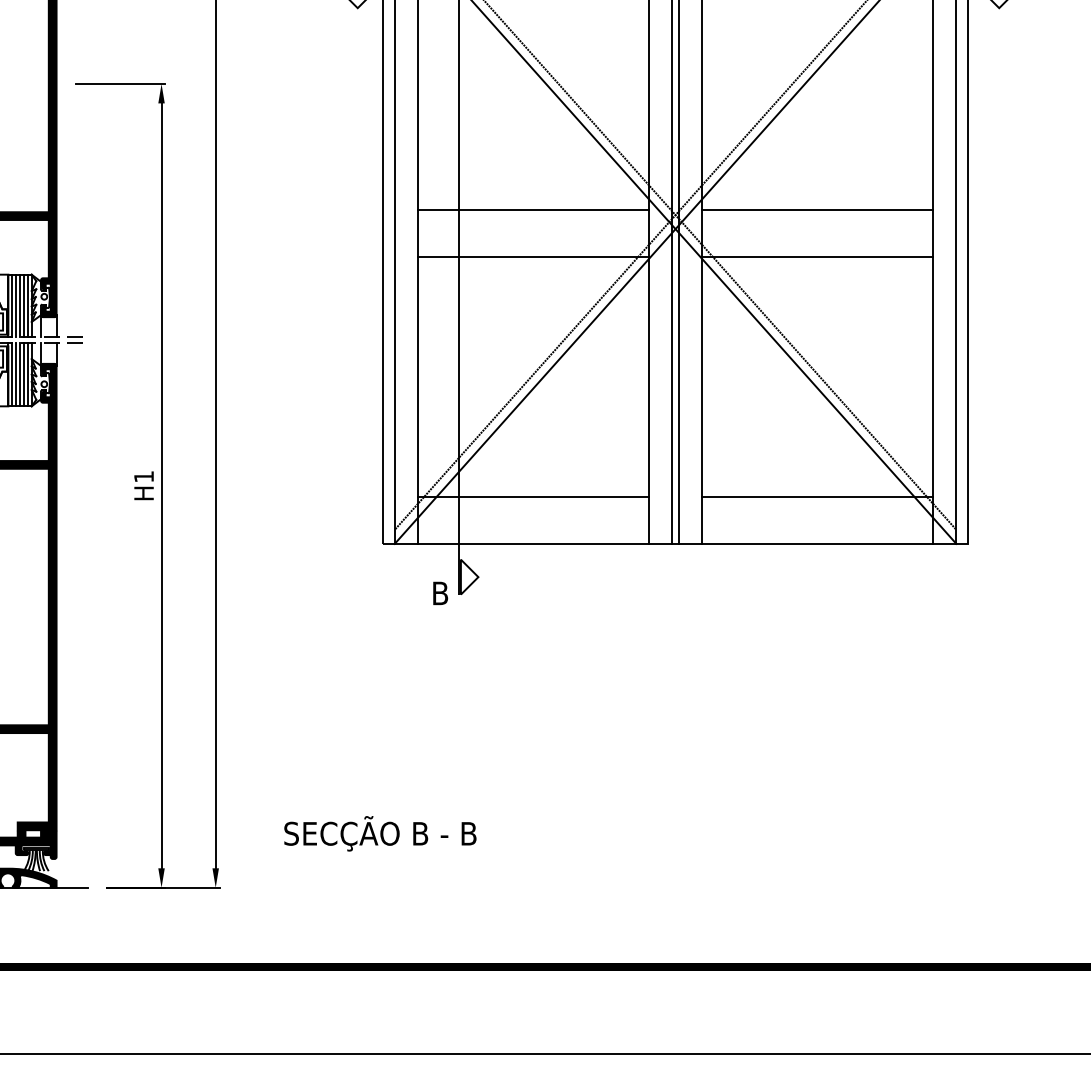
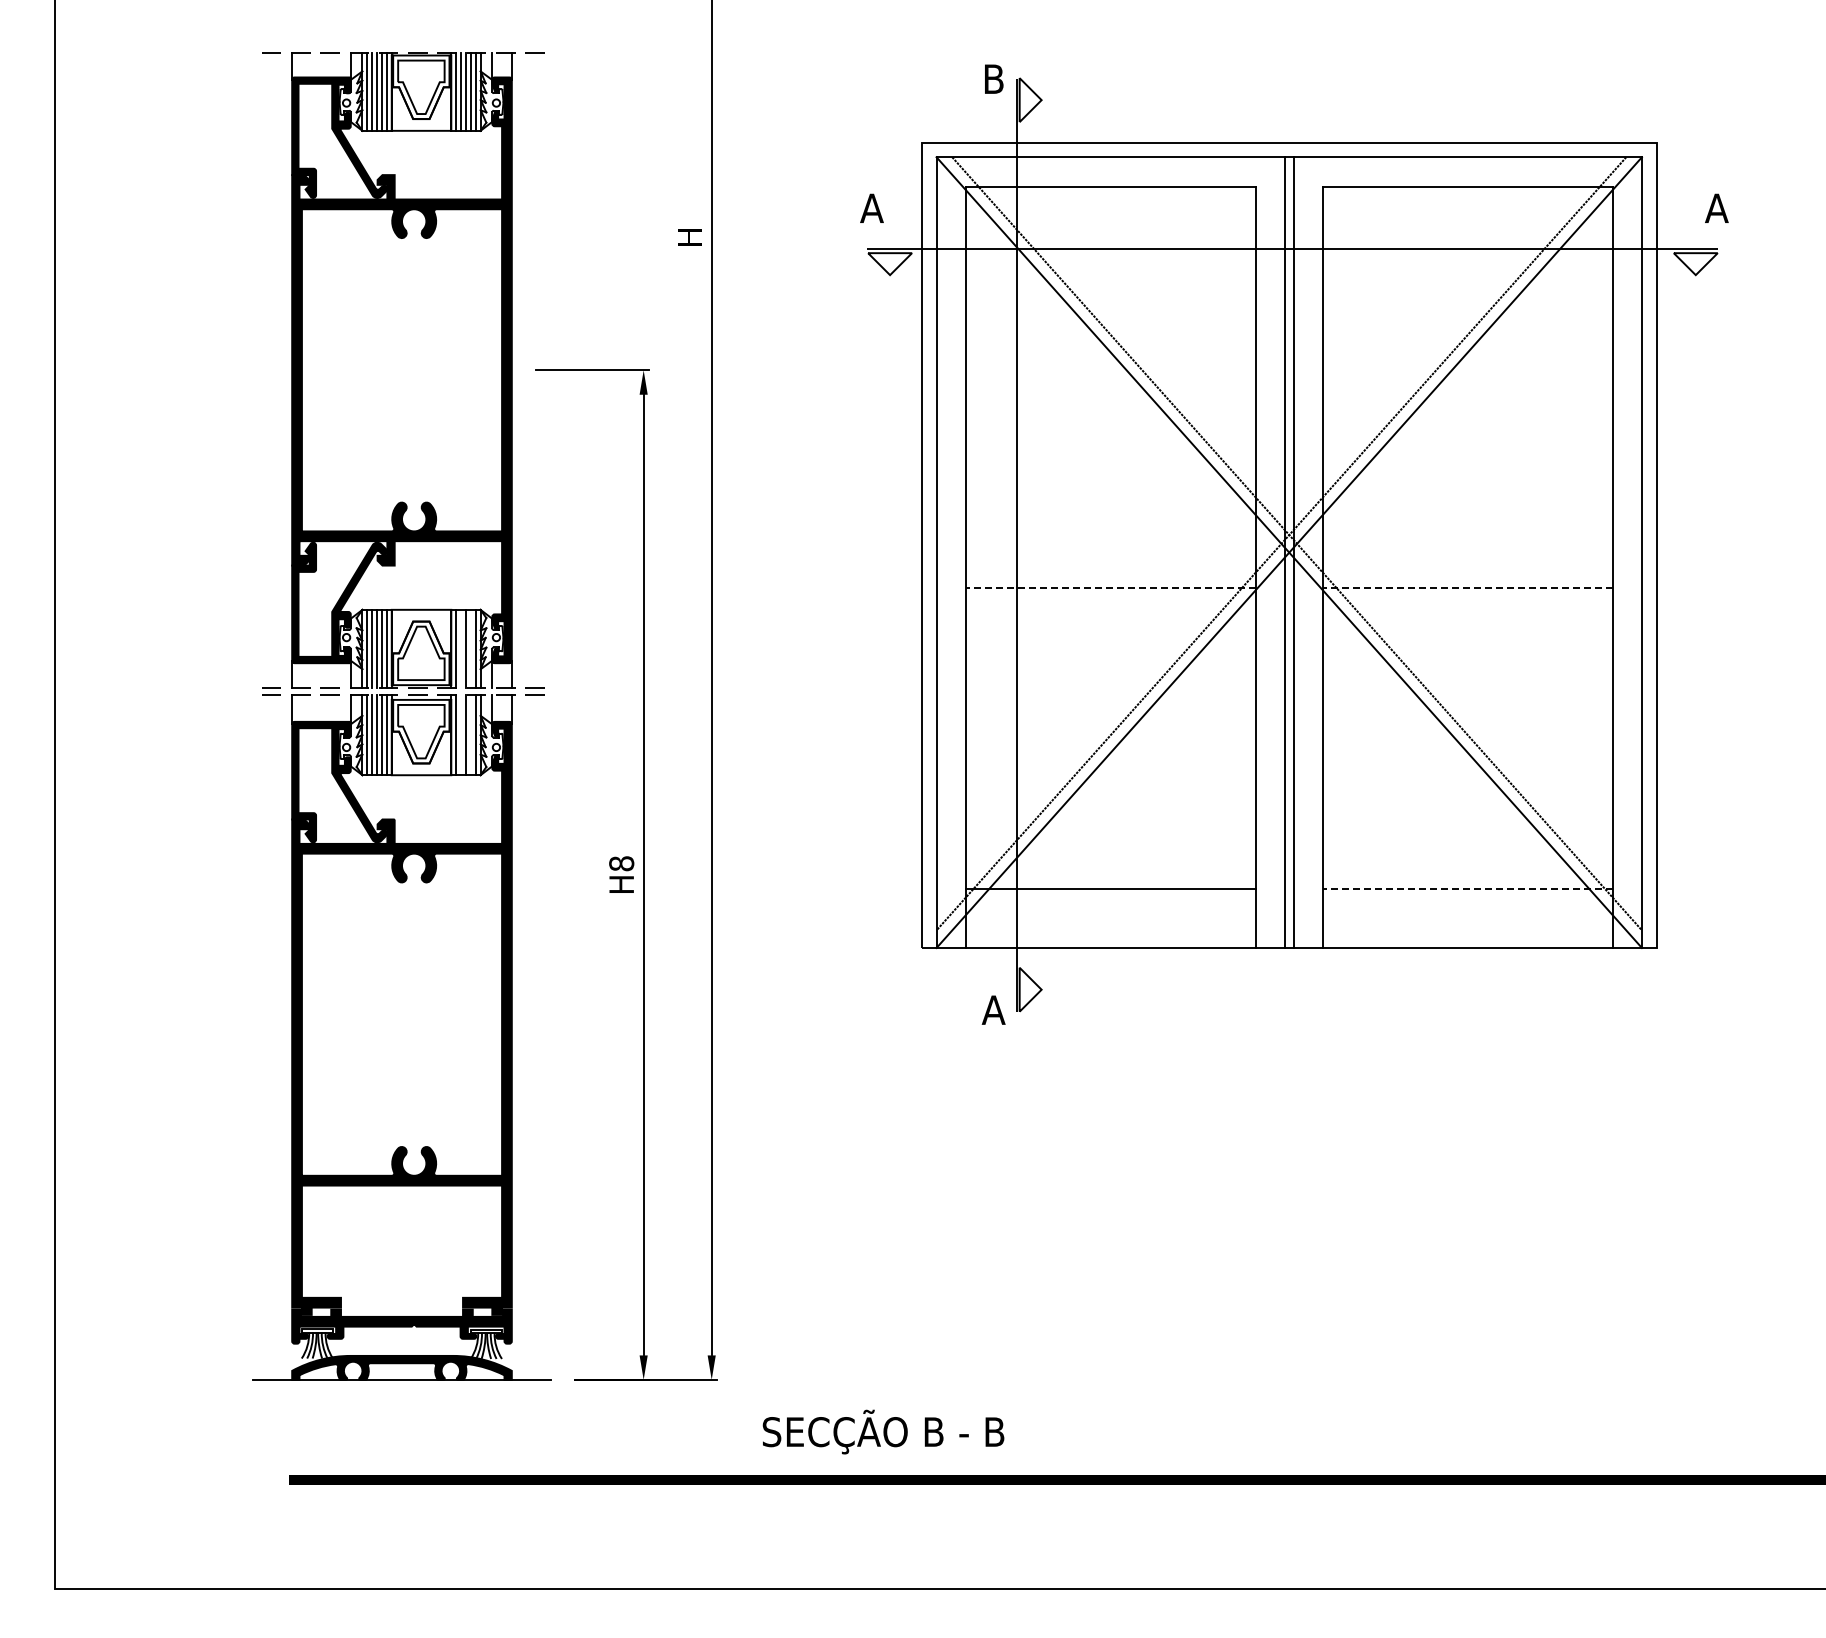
line: (533, 209) -> (1110, 528), removed
line: (817, 209) -> (1467, 528), removed
line: (533, 256) -> (1110, 587), solid -> dashed
line: (817, 256) -> (1467, 587), solid -> dashed
line: (16, 305) -> (461, 648), removed
line: (23, 305) -> (470, 648), removed
line: (16, 374) -> (461, 735), removed
line: (23, 374) -> (470, 735), removed
text: (143, 476) -> (621, 863), H1 -> H8
line: (817, 497) -> (1467, 889), solid -> dashed
text: (440, 592) -> (993, 1009), B -> A
text: (380, 833) -> (883, 1431), moved

